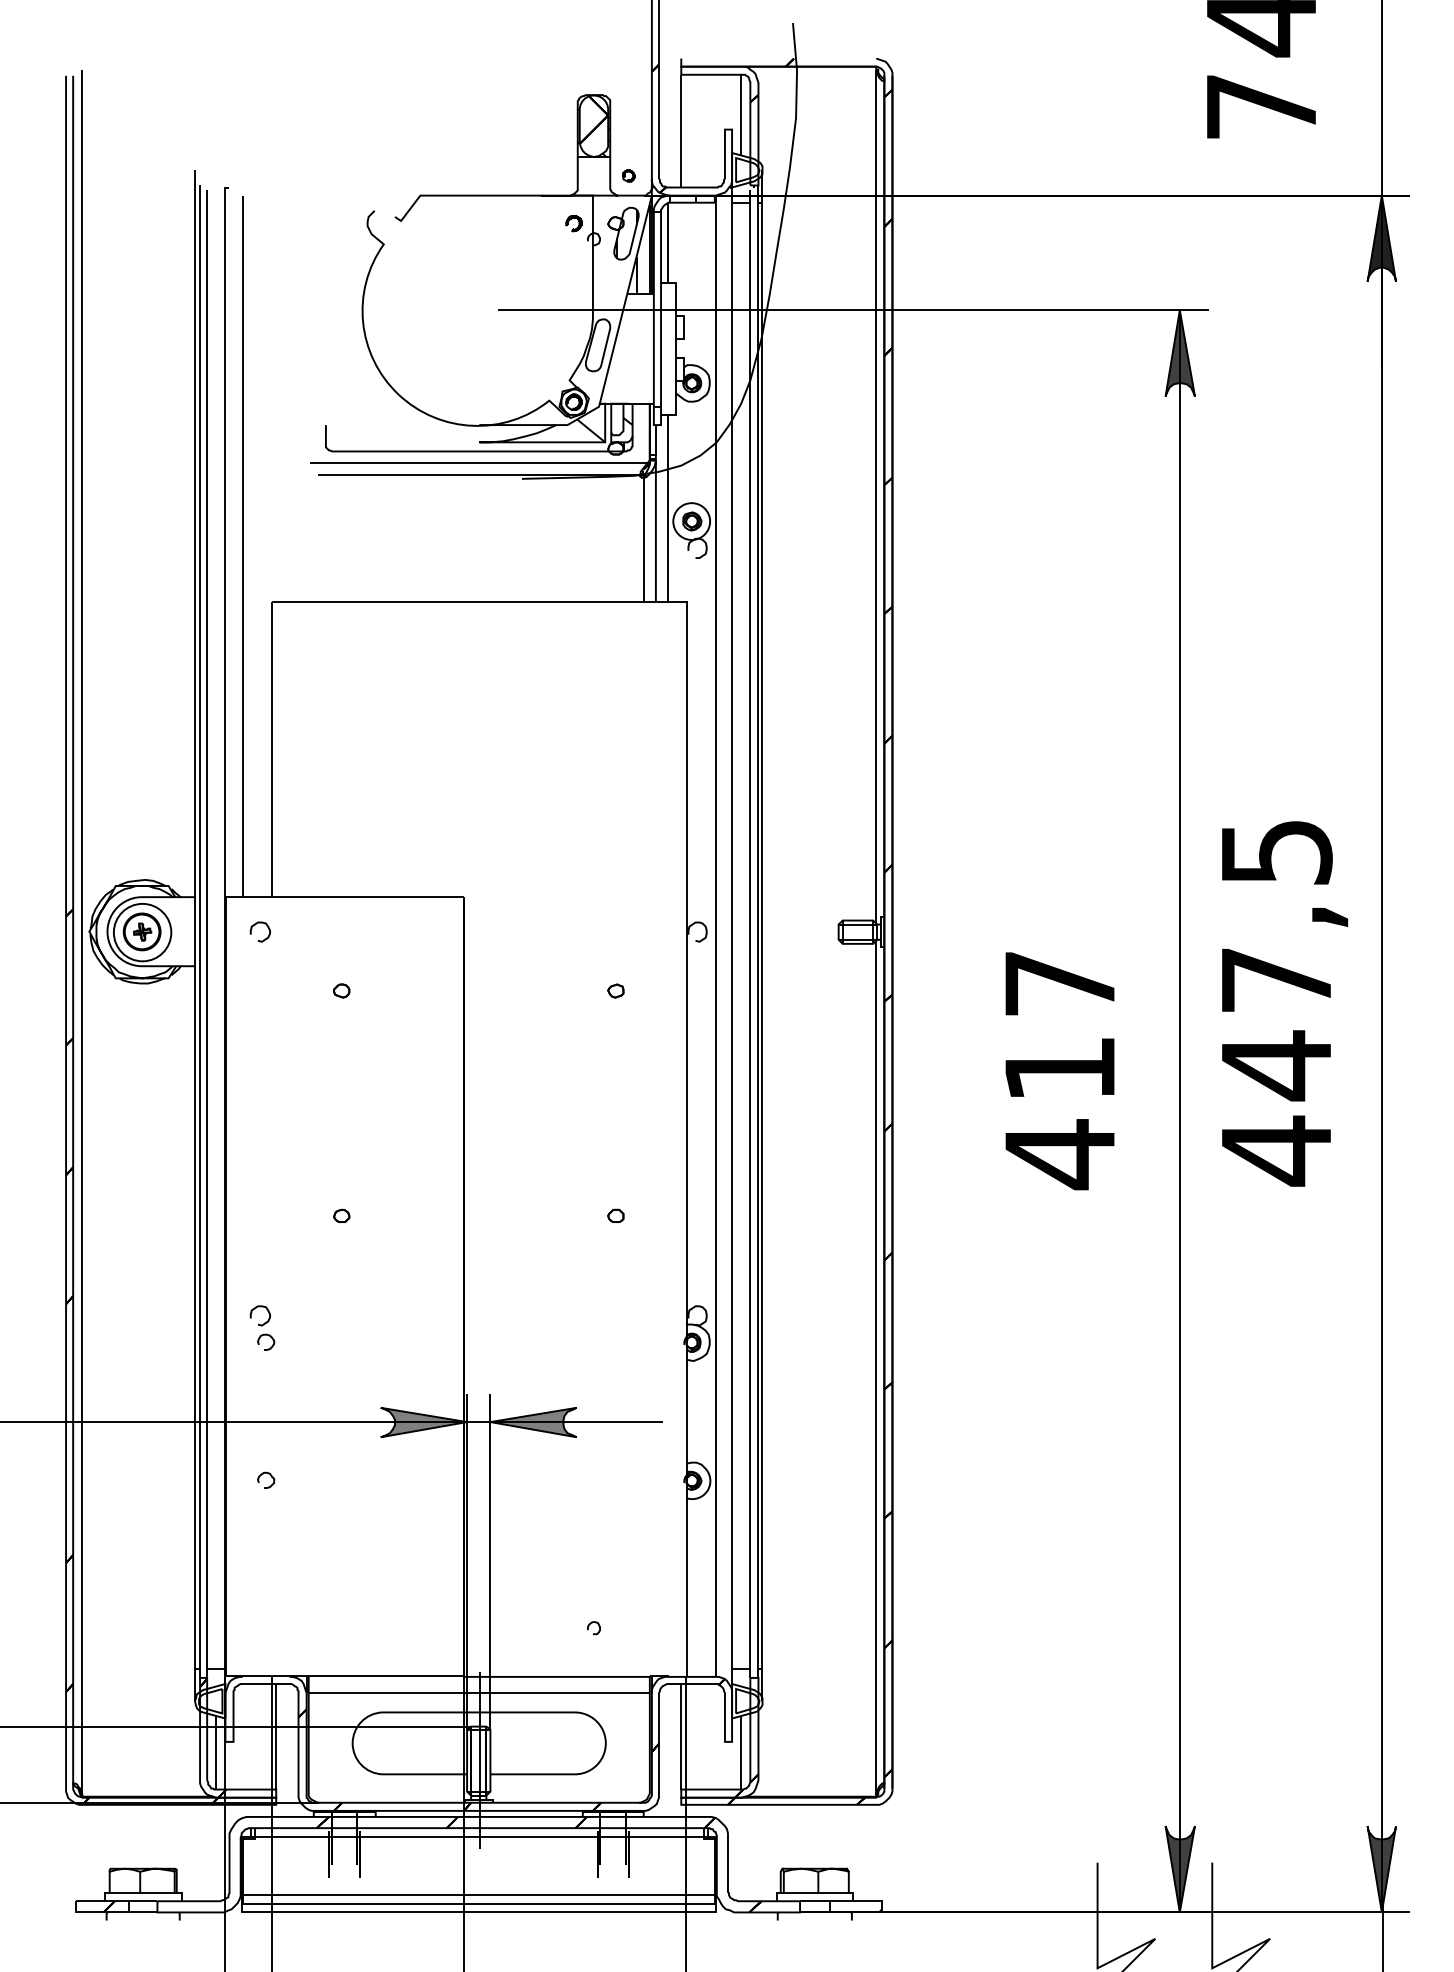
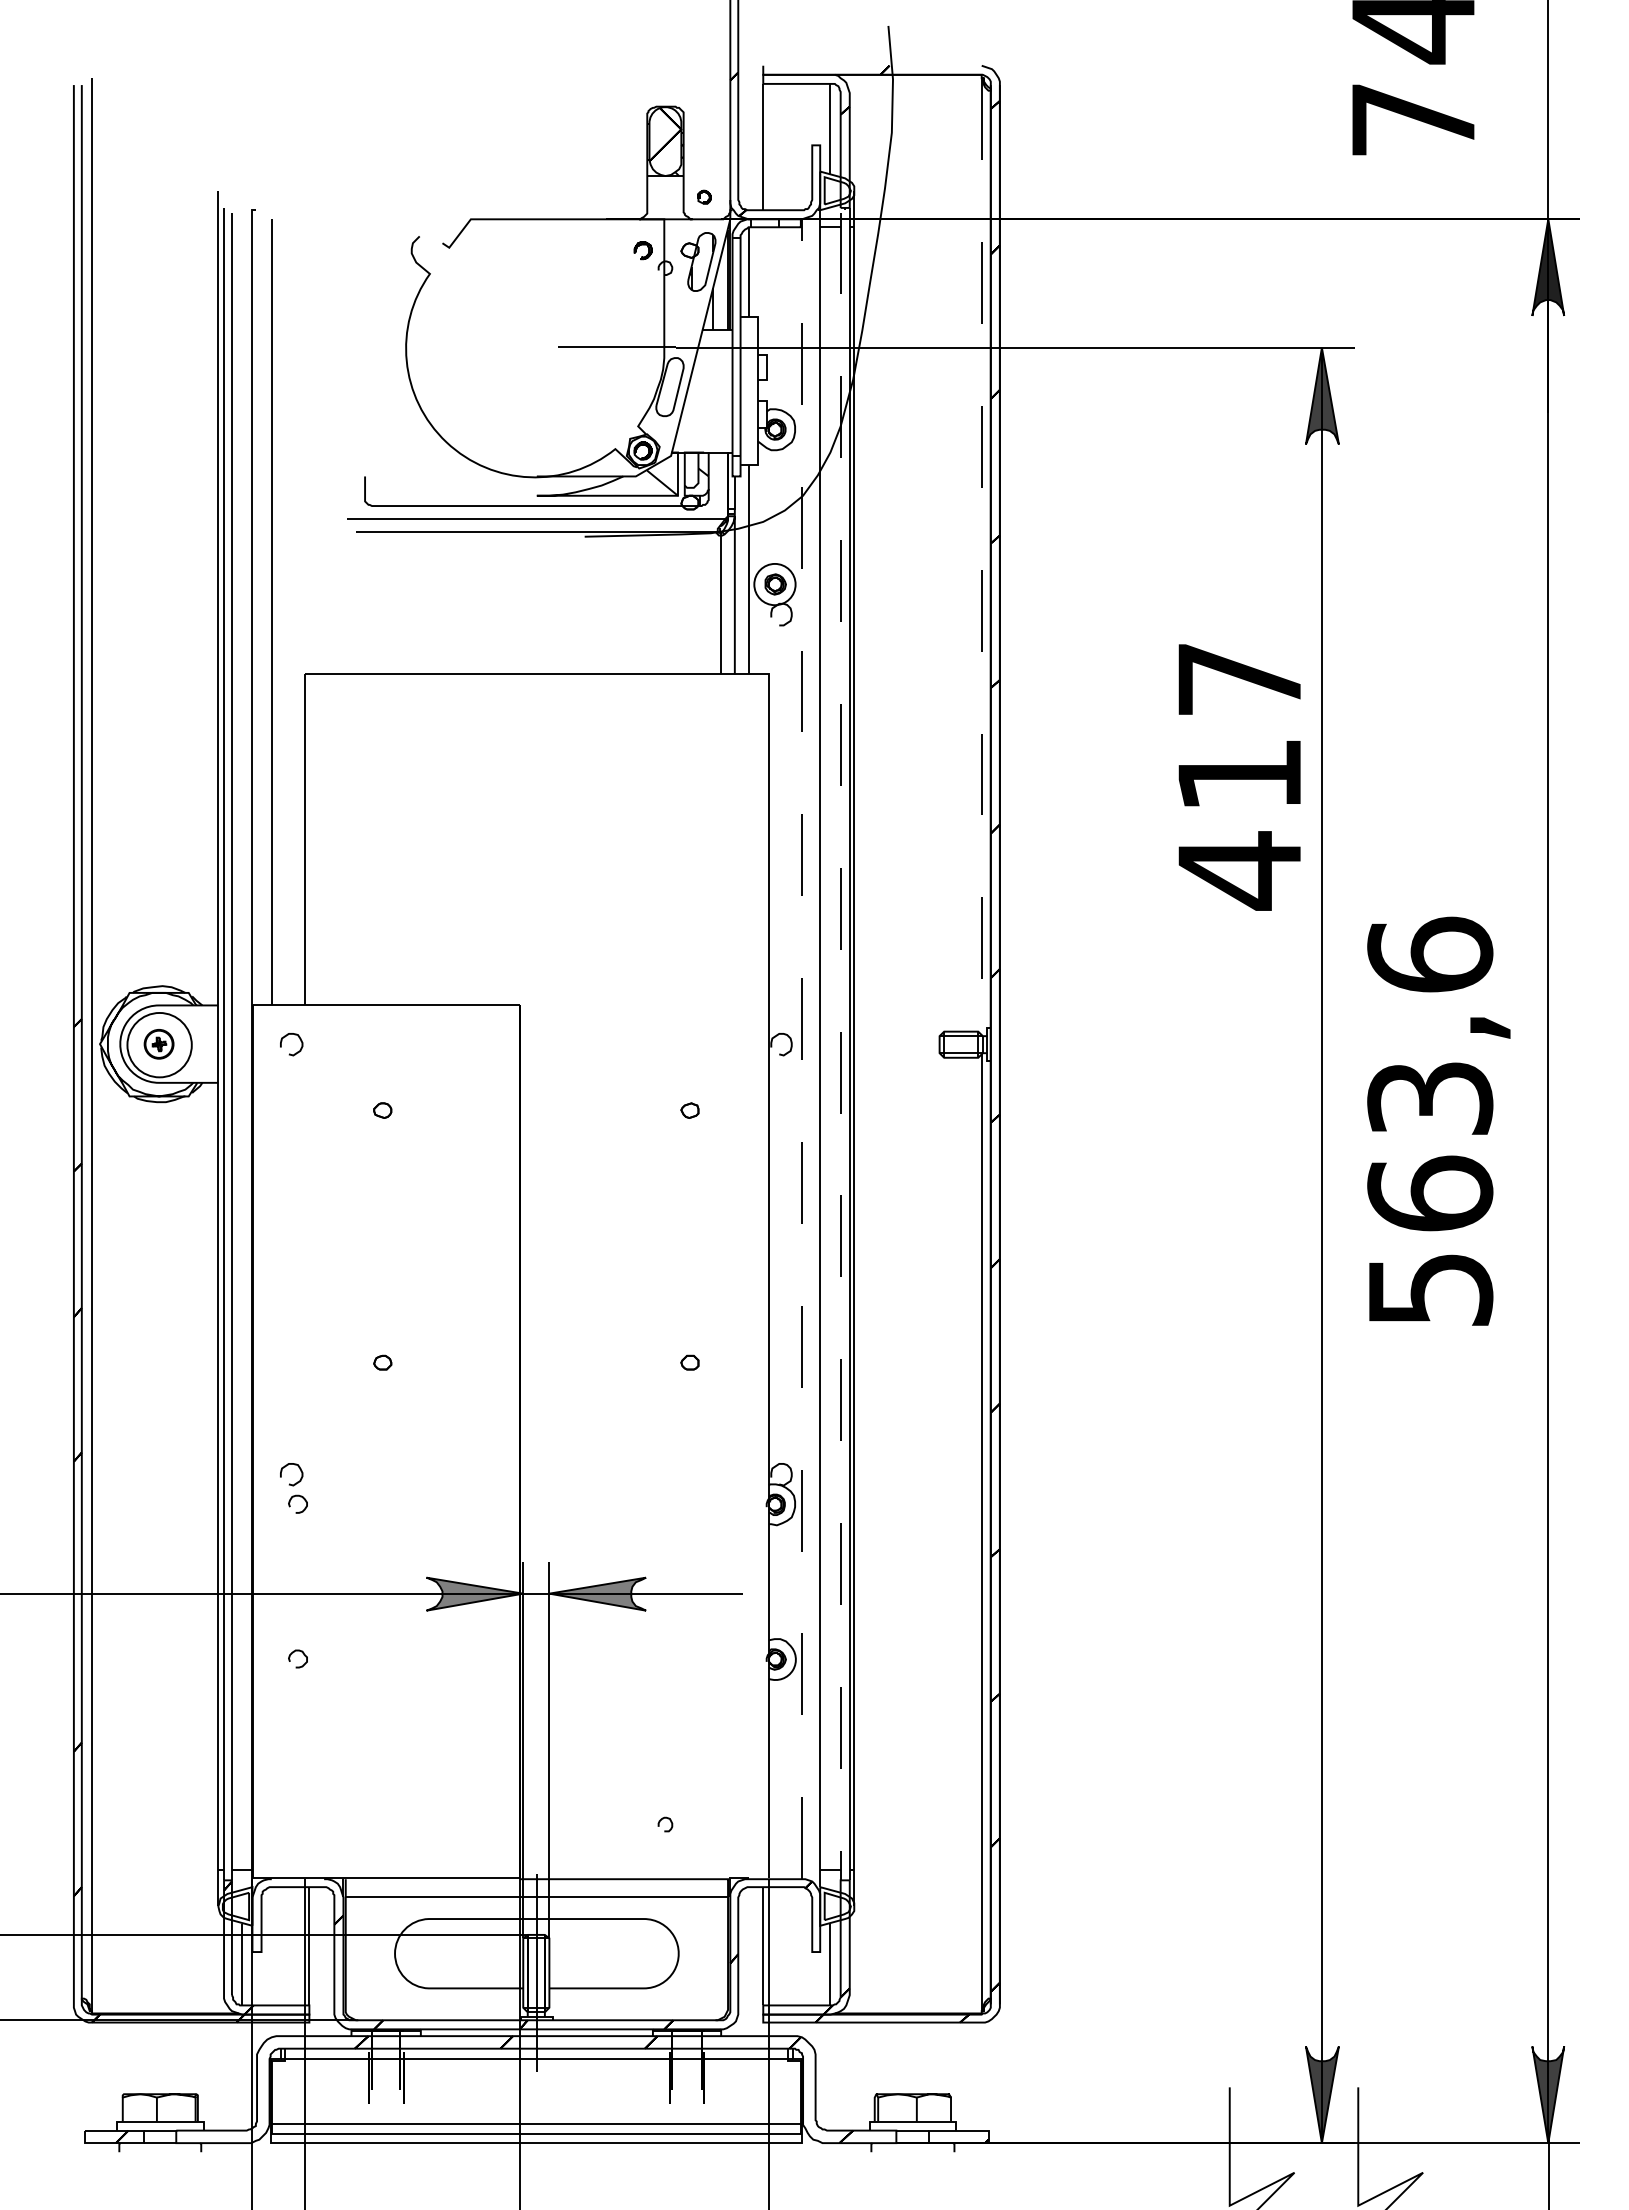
line: (876, 496) -> (981, 556), solid -> dashed
part: (141, 931) -> (158, 1043), size x0.7
line: (750, 933) -> (840, 1046), solid -> dashed
line: (716, 936) -> (802, 1049), solid -> dashed
text: (1276, 1001) -> (1430, 1122), 447,5 -> 563,6
text: (1059, 1071) -> (1239, 777), moved

